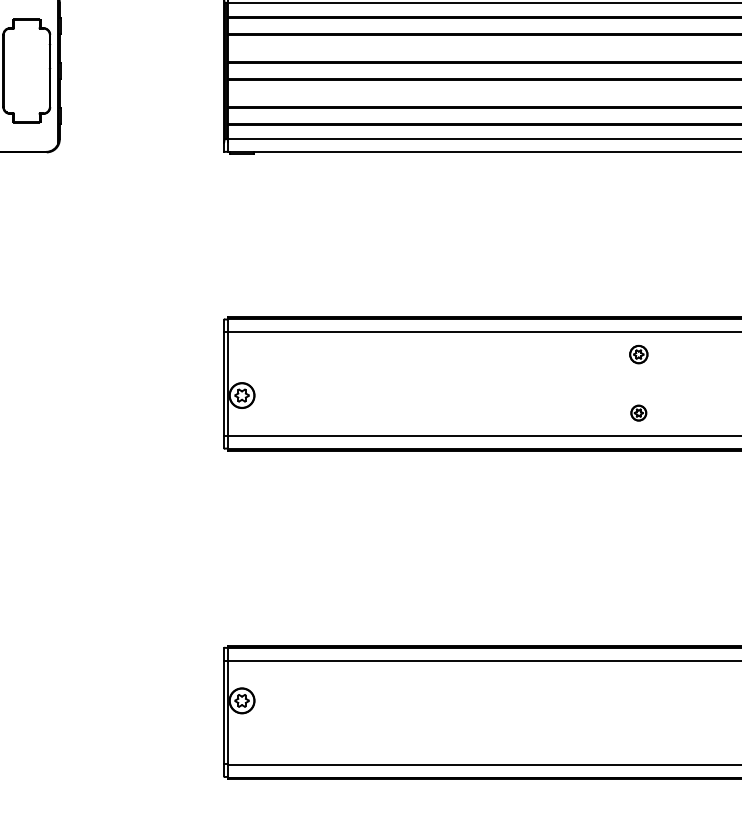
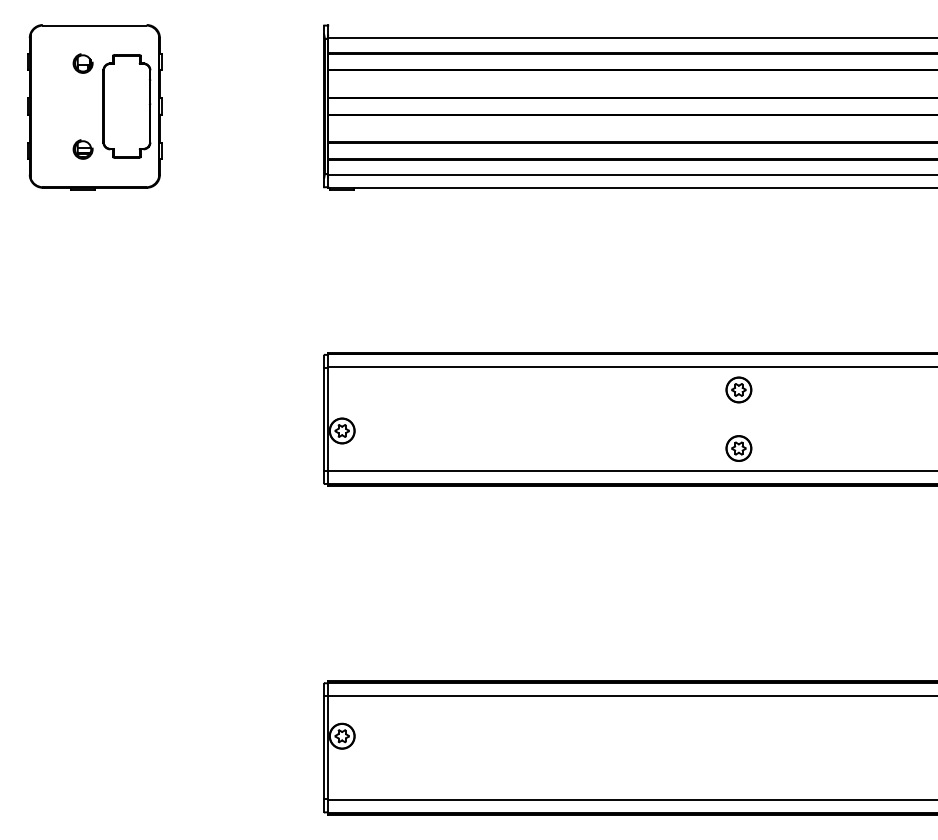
part: (638, 354) -> (738, 389), size x1.43
part: (638, 413) -> (738, 448), size x1.67

